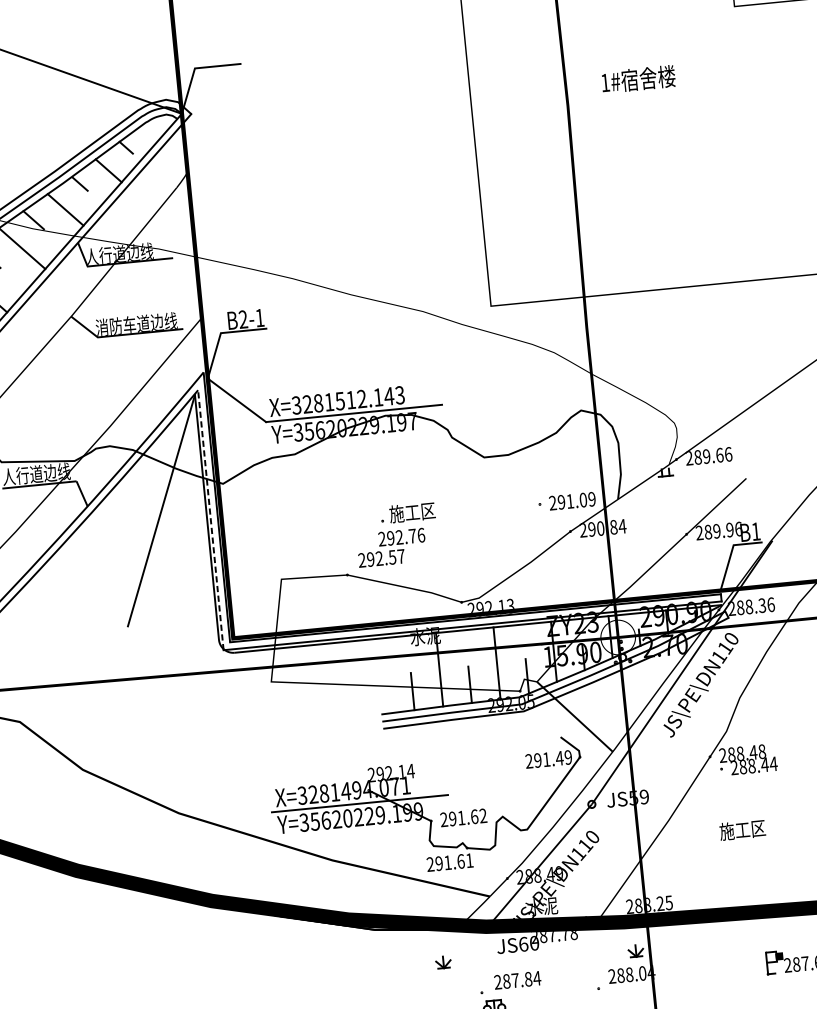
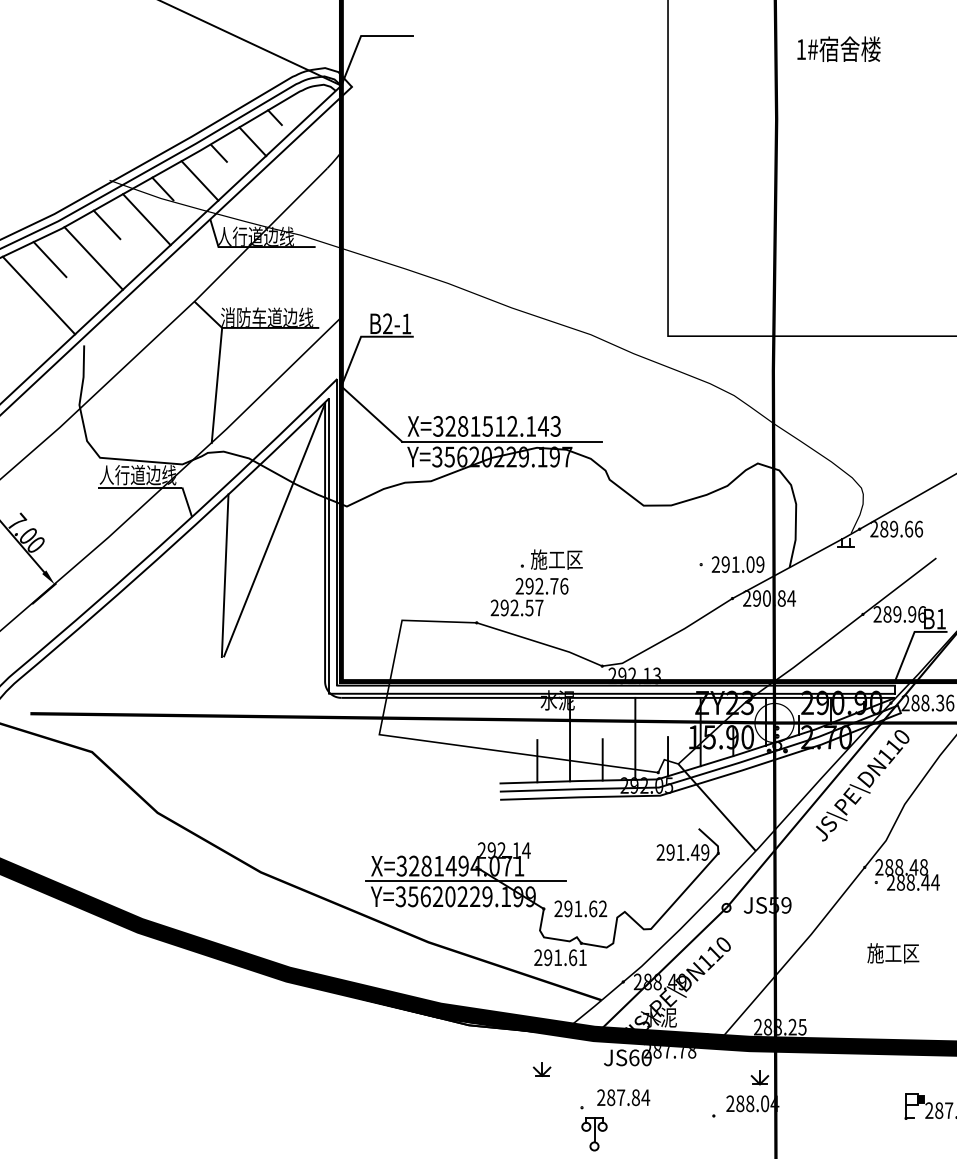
text: (638, 78) -> (838, 48), moved
line: (97, 388) -> (216, 385), added
line: (211, 520) -> (329, 546), dashed -> solid
line: (121, 555) -> (224, 575), added

